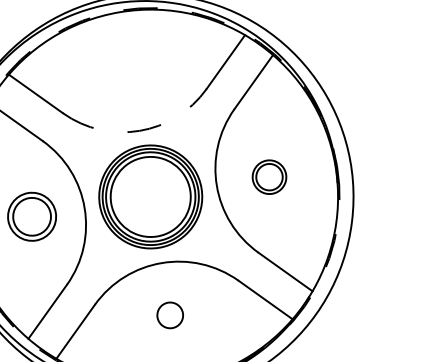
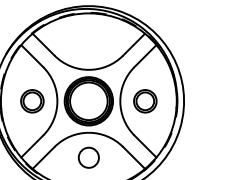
arc: (138, 130) -> (88, 69), dashed -> solid
part: (269, 177) -> (145, 101), size x1.43
circle: (169, 315) -> (88, 157), size x1.67

